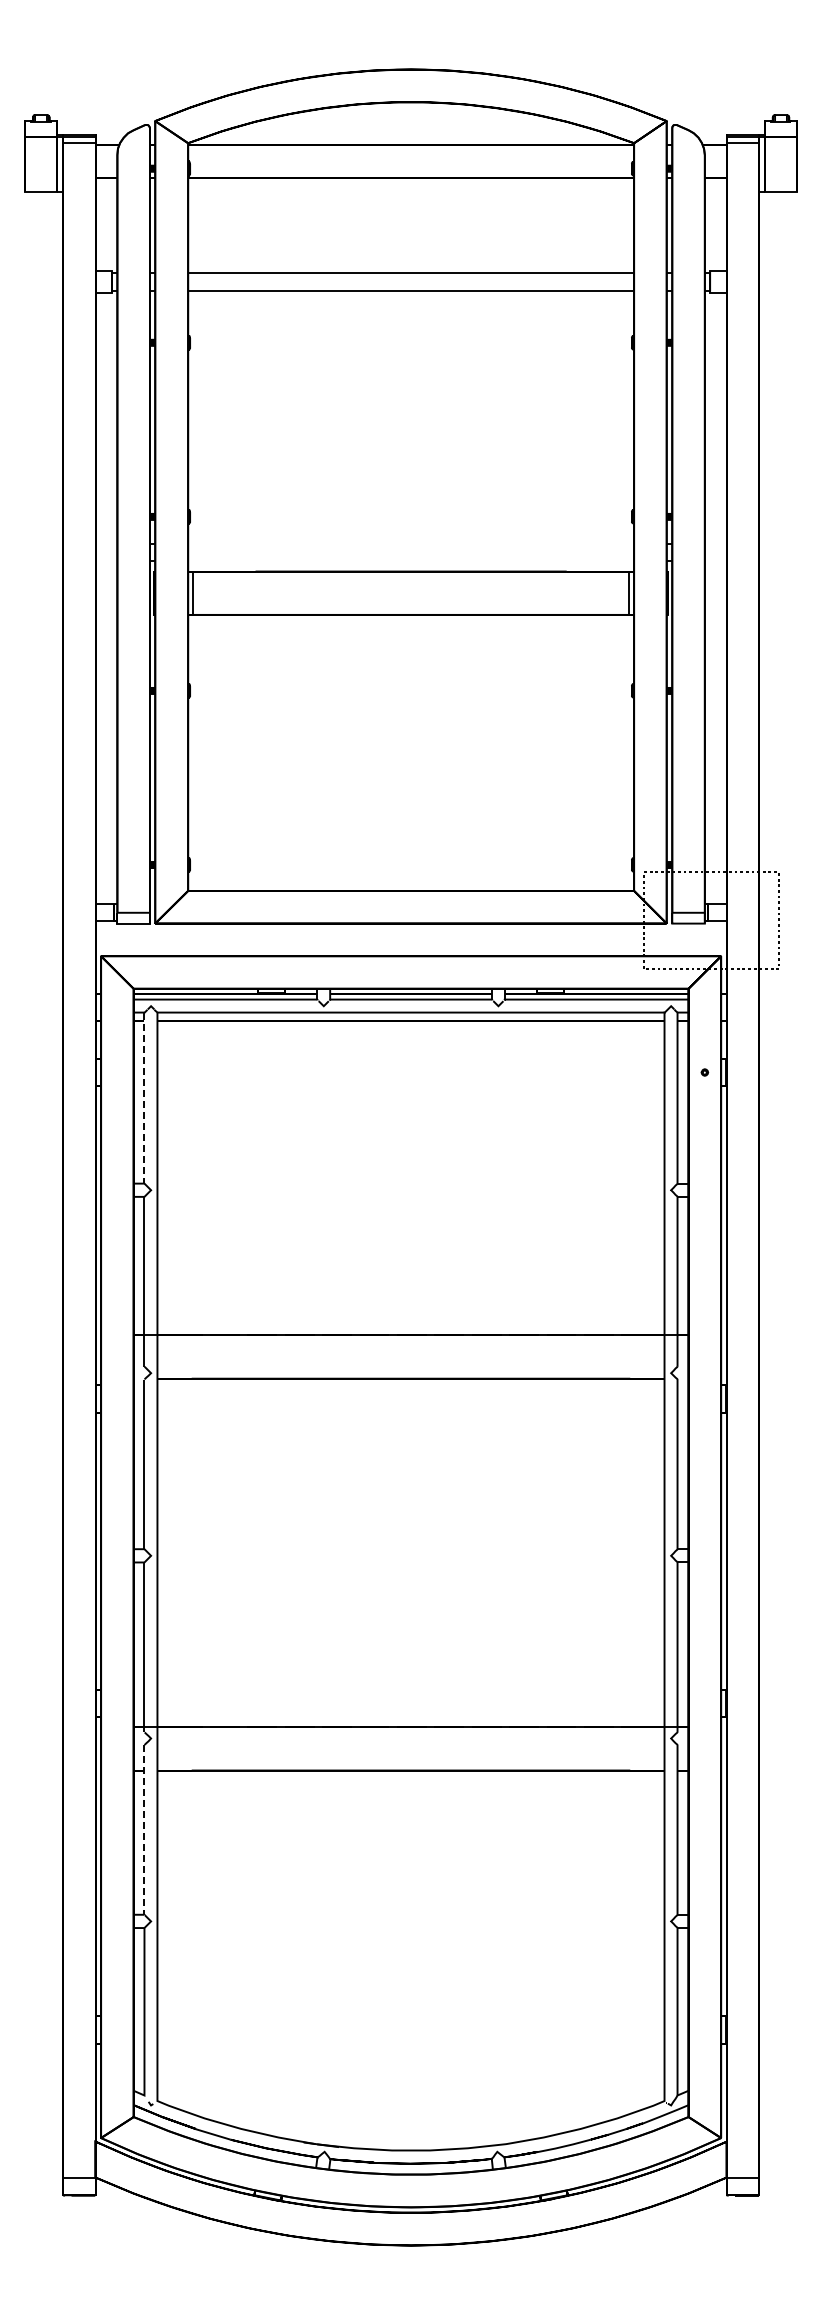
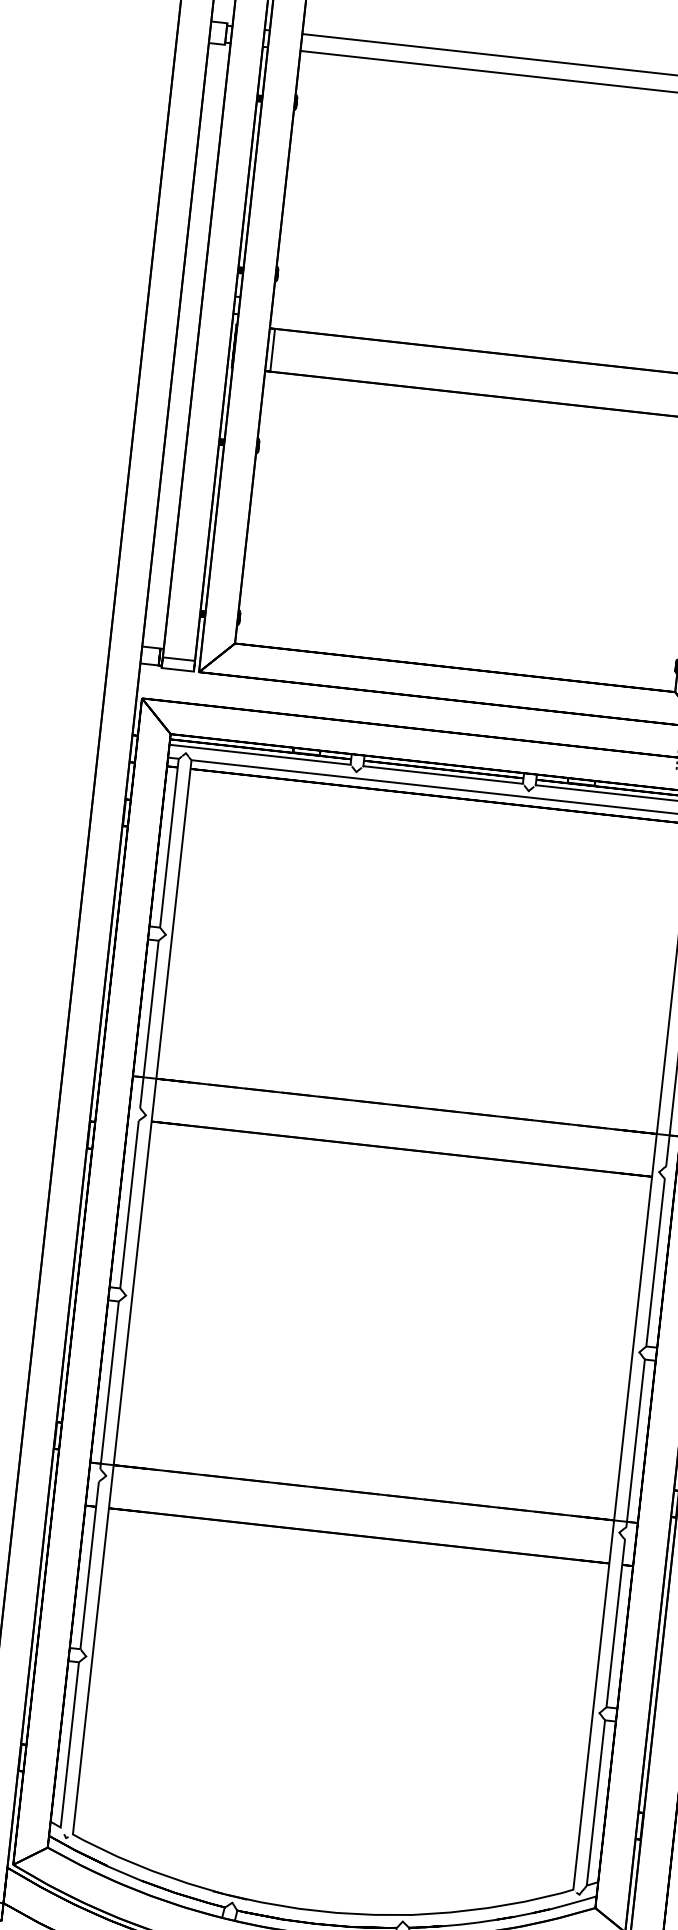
line: (144, 1098) -> (169, 843), dashed -> solid
line: (144, 1829) -> (89, 1565), dashed -> solid

